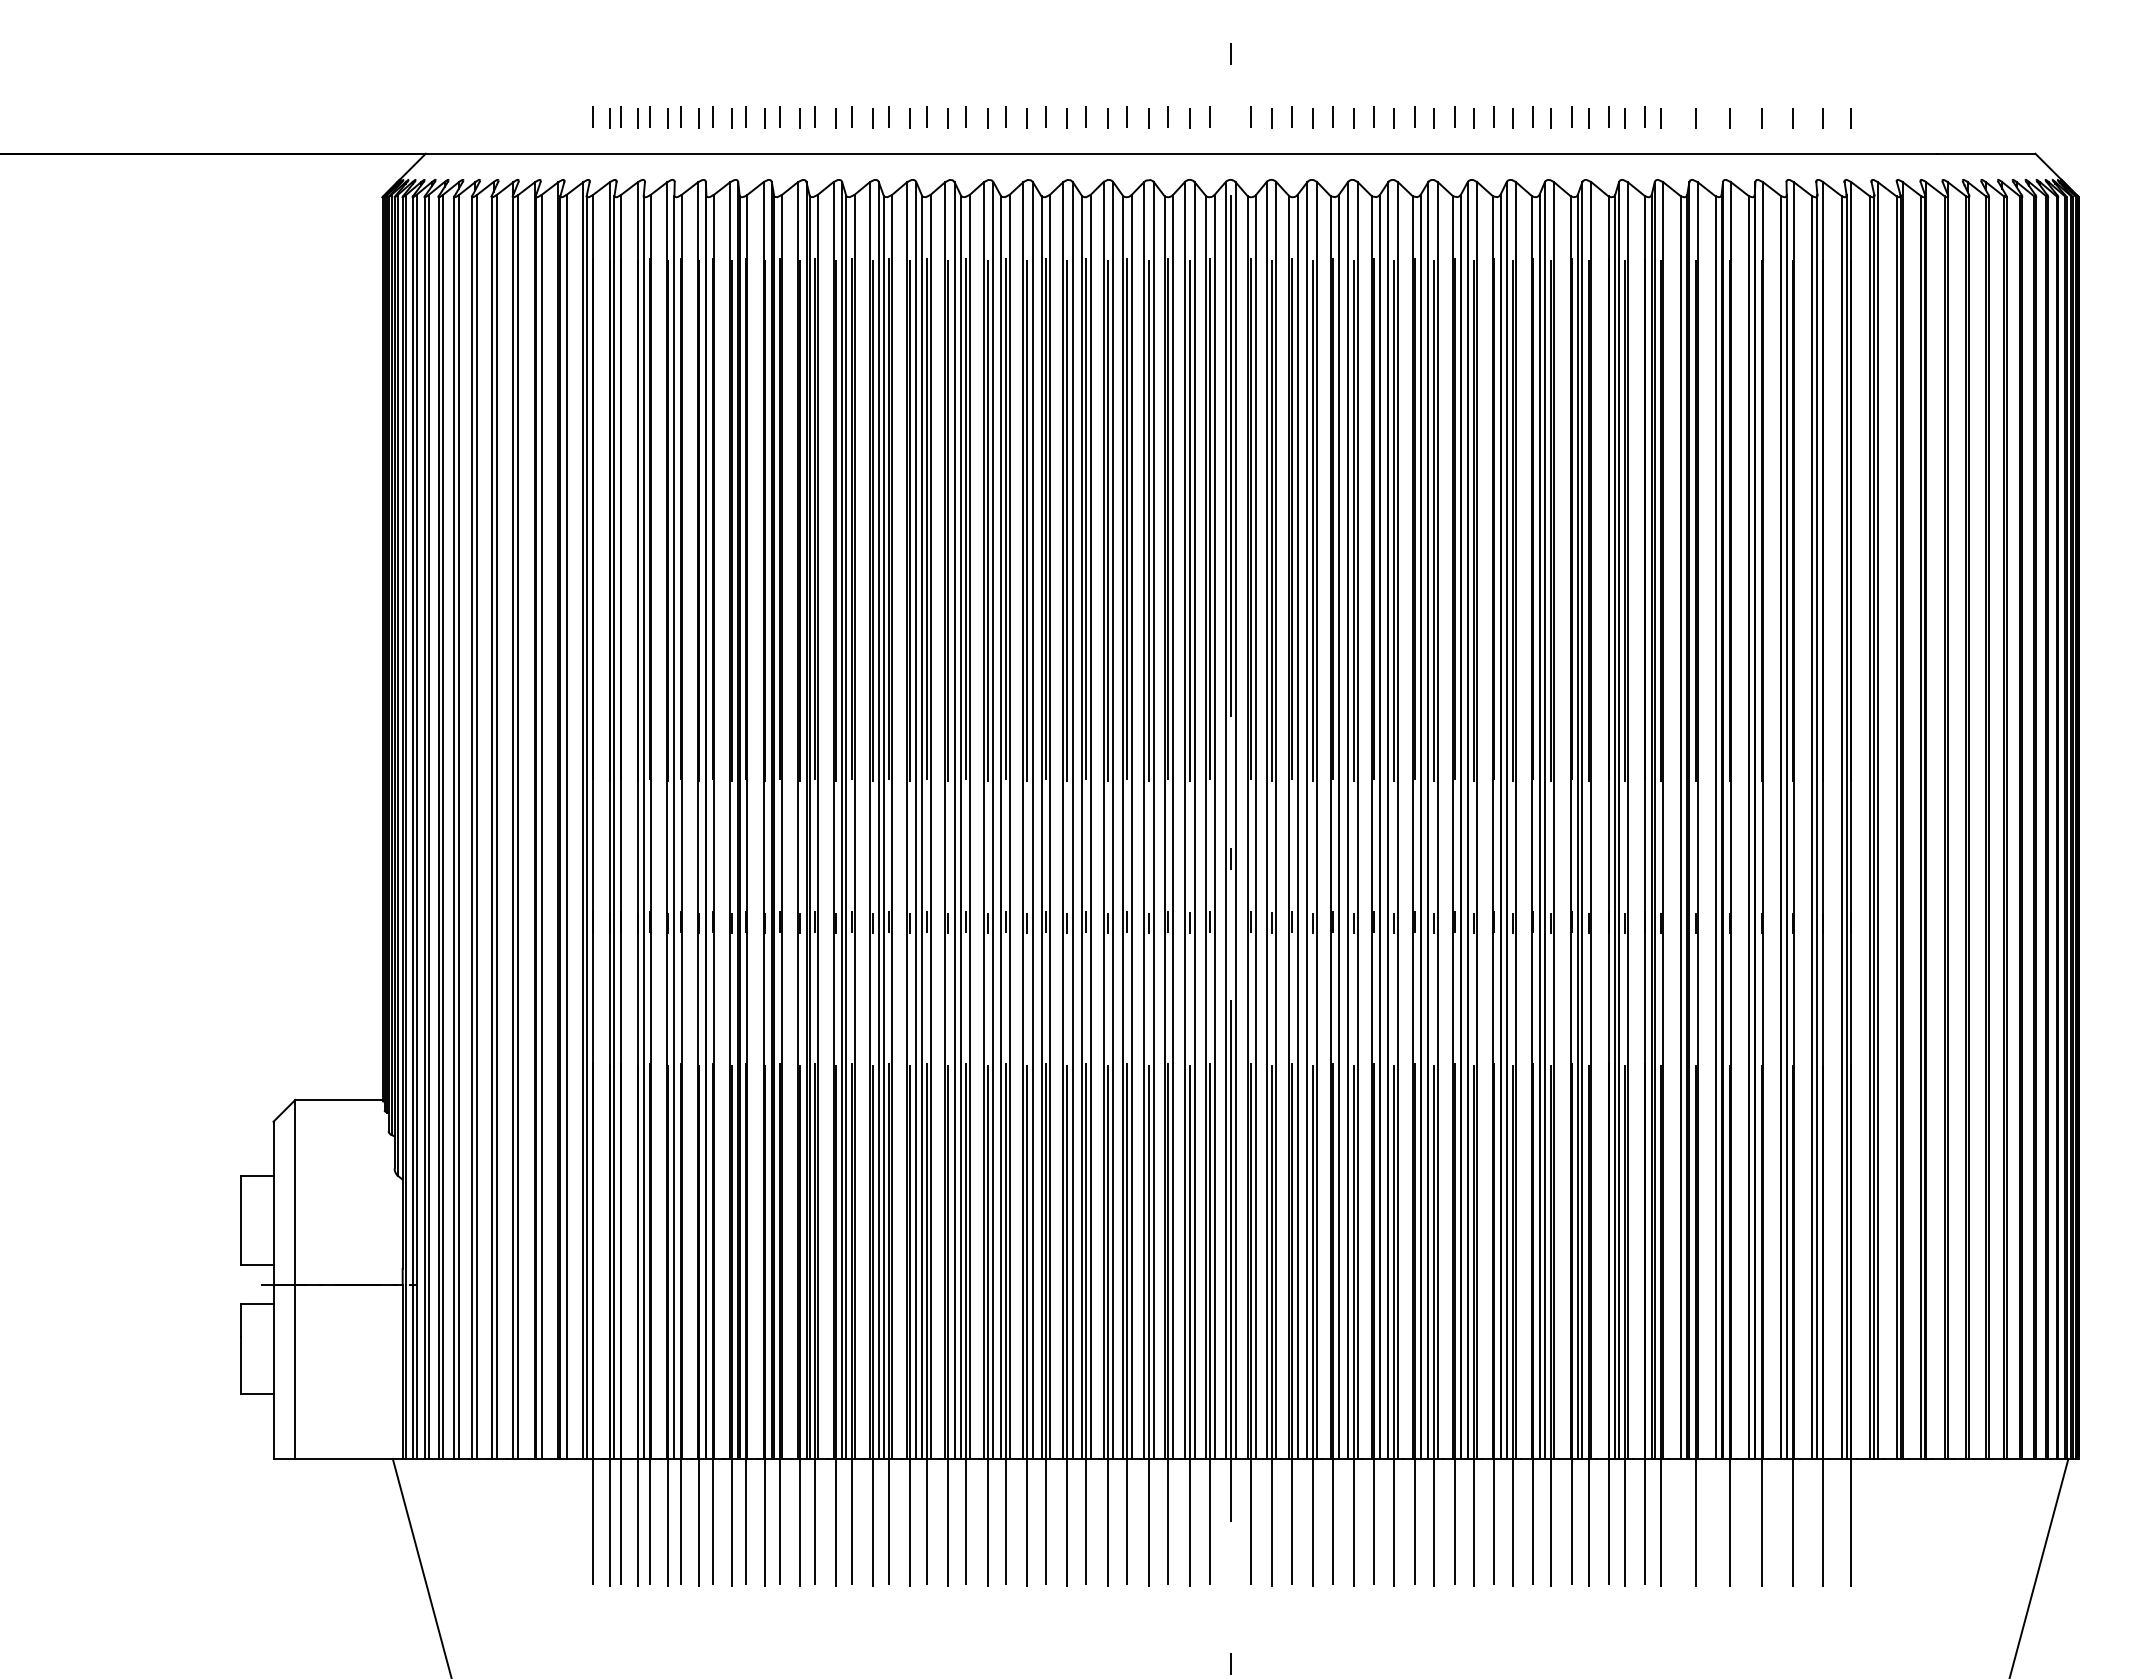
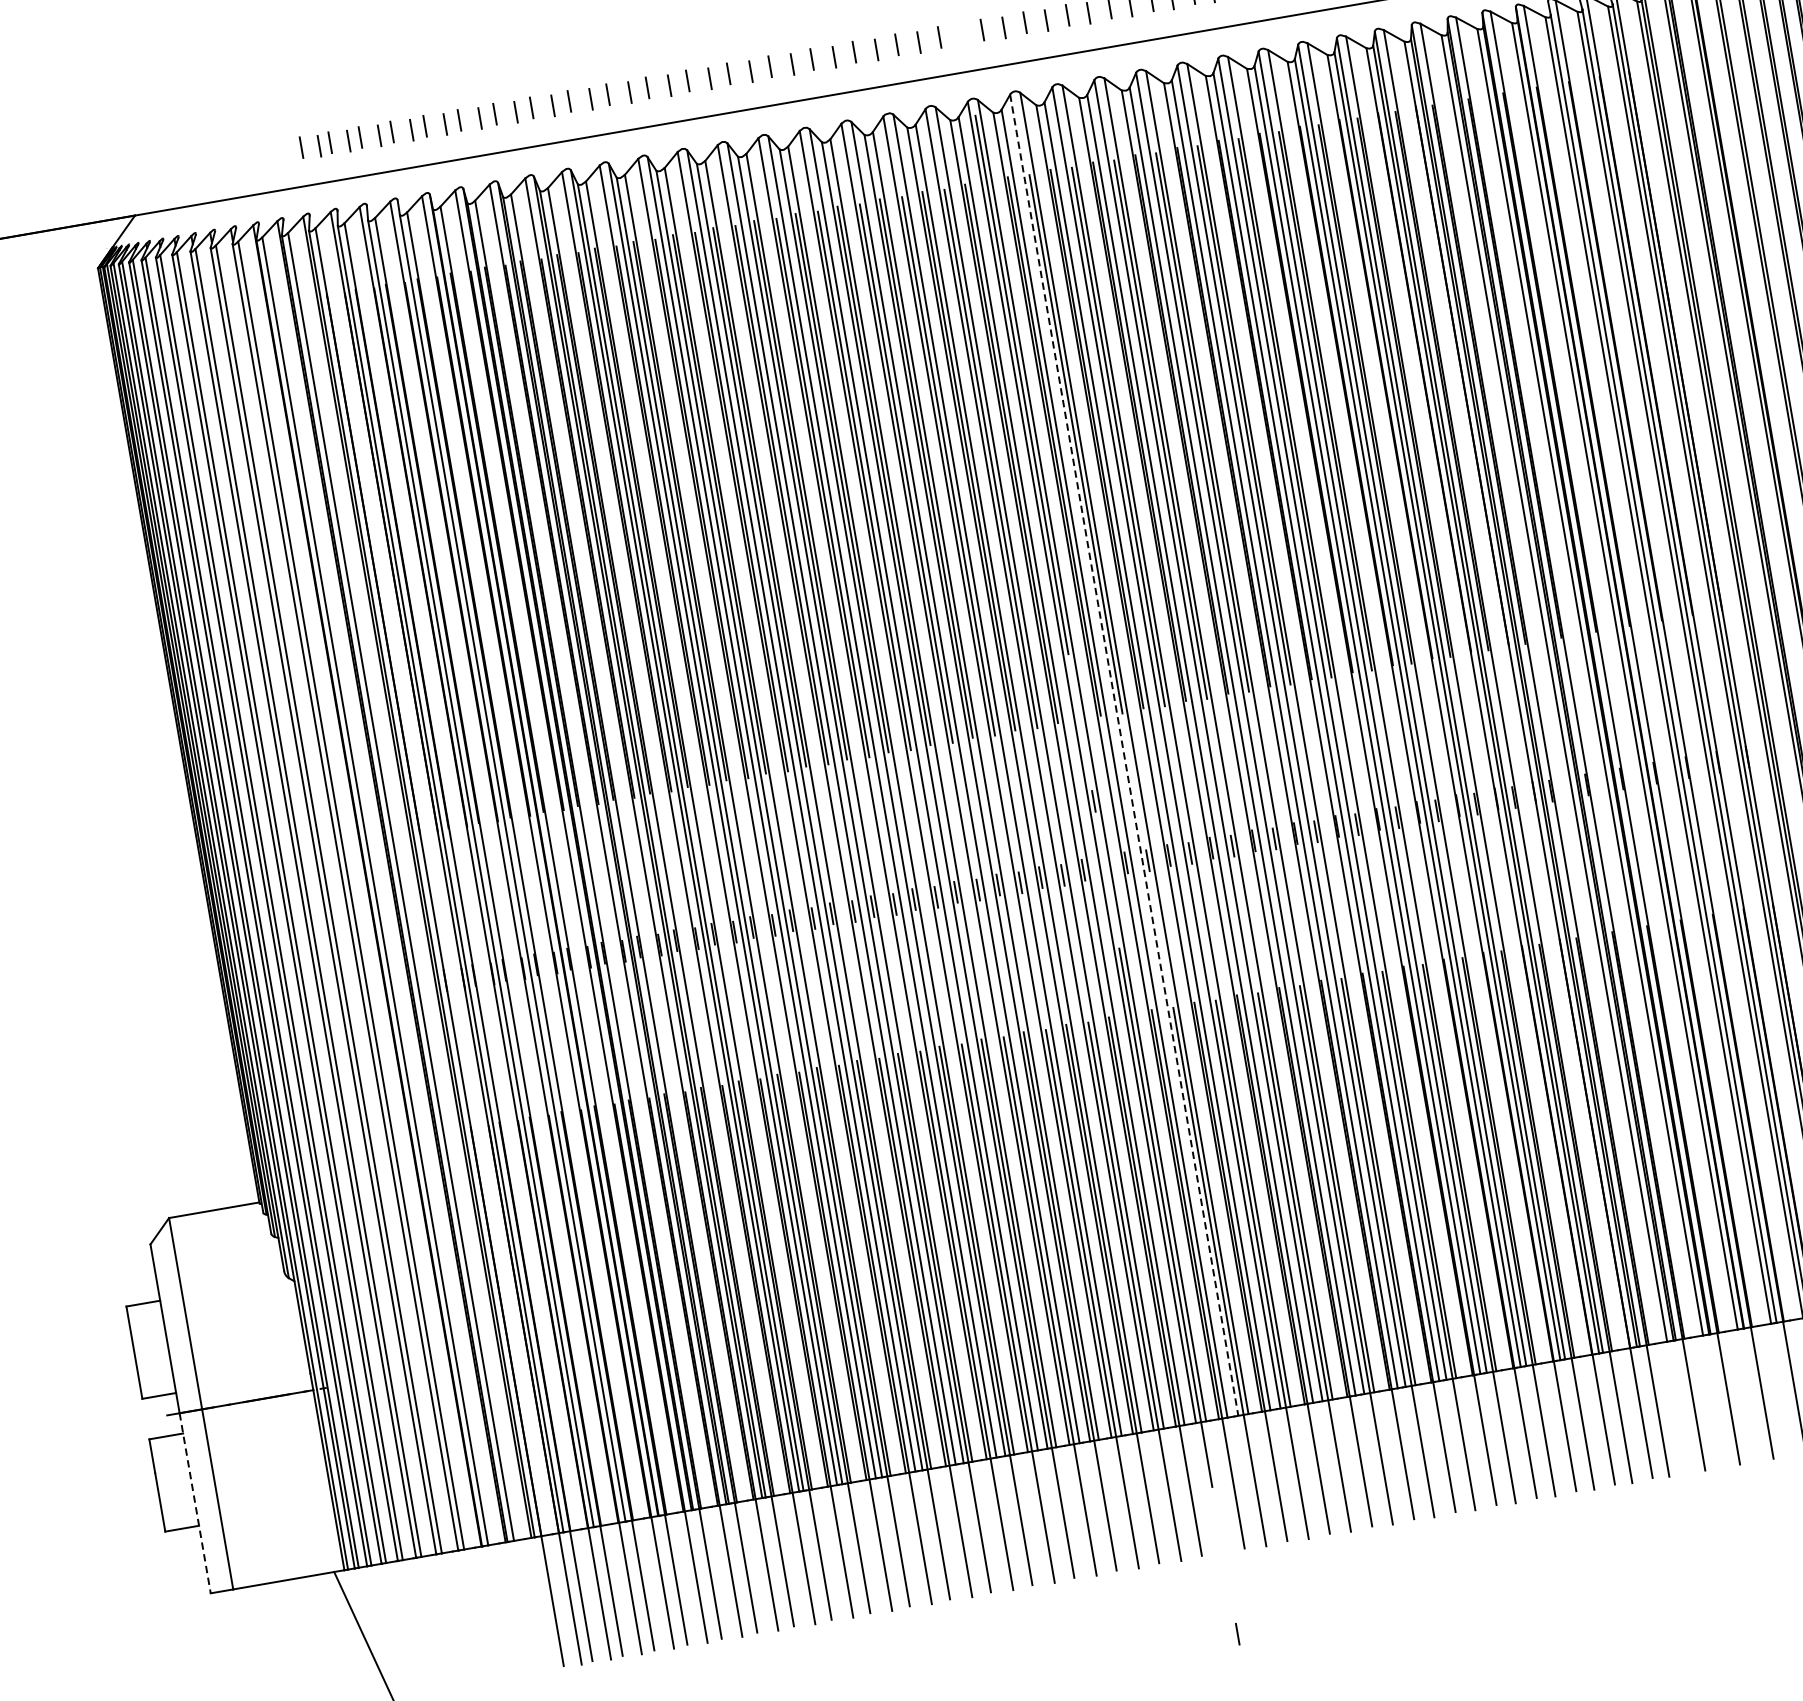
line: (1266, 820) -> (1124, 755), solid -> dashed
line: (273, 1372) -> (195, 1503), solid -> dashed

